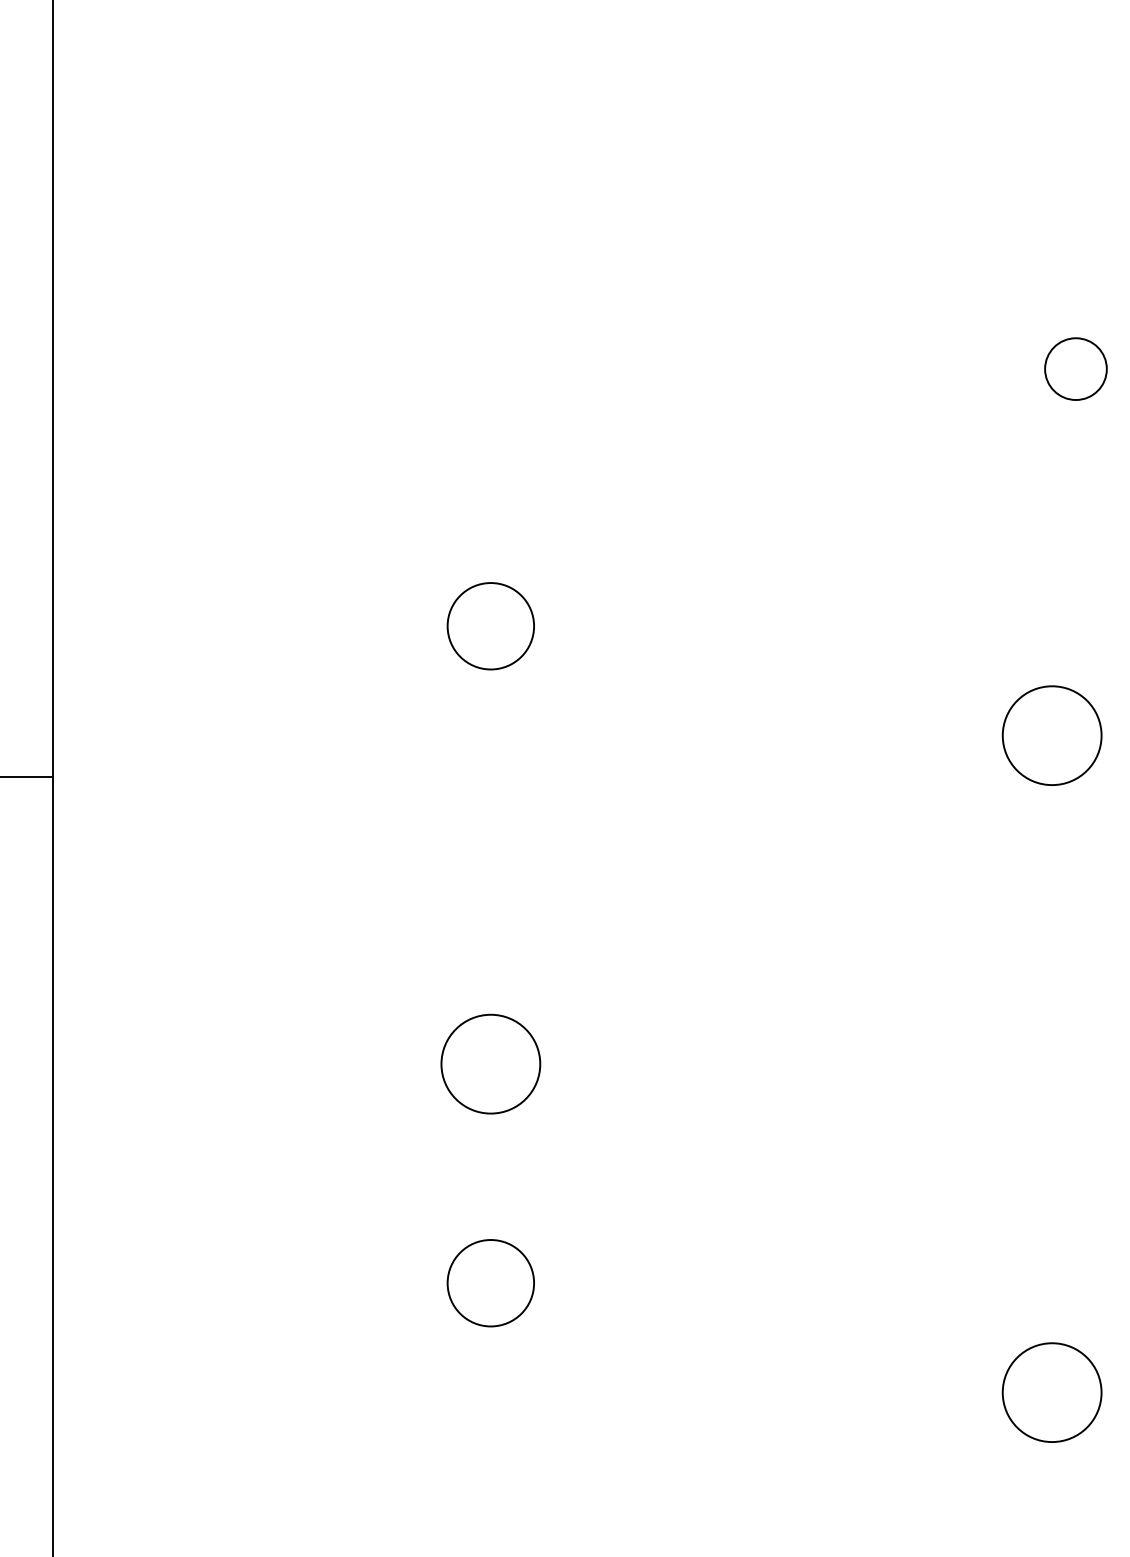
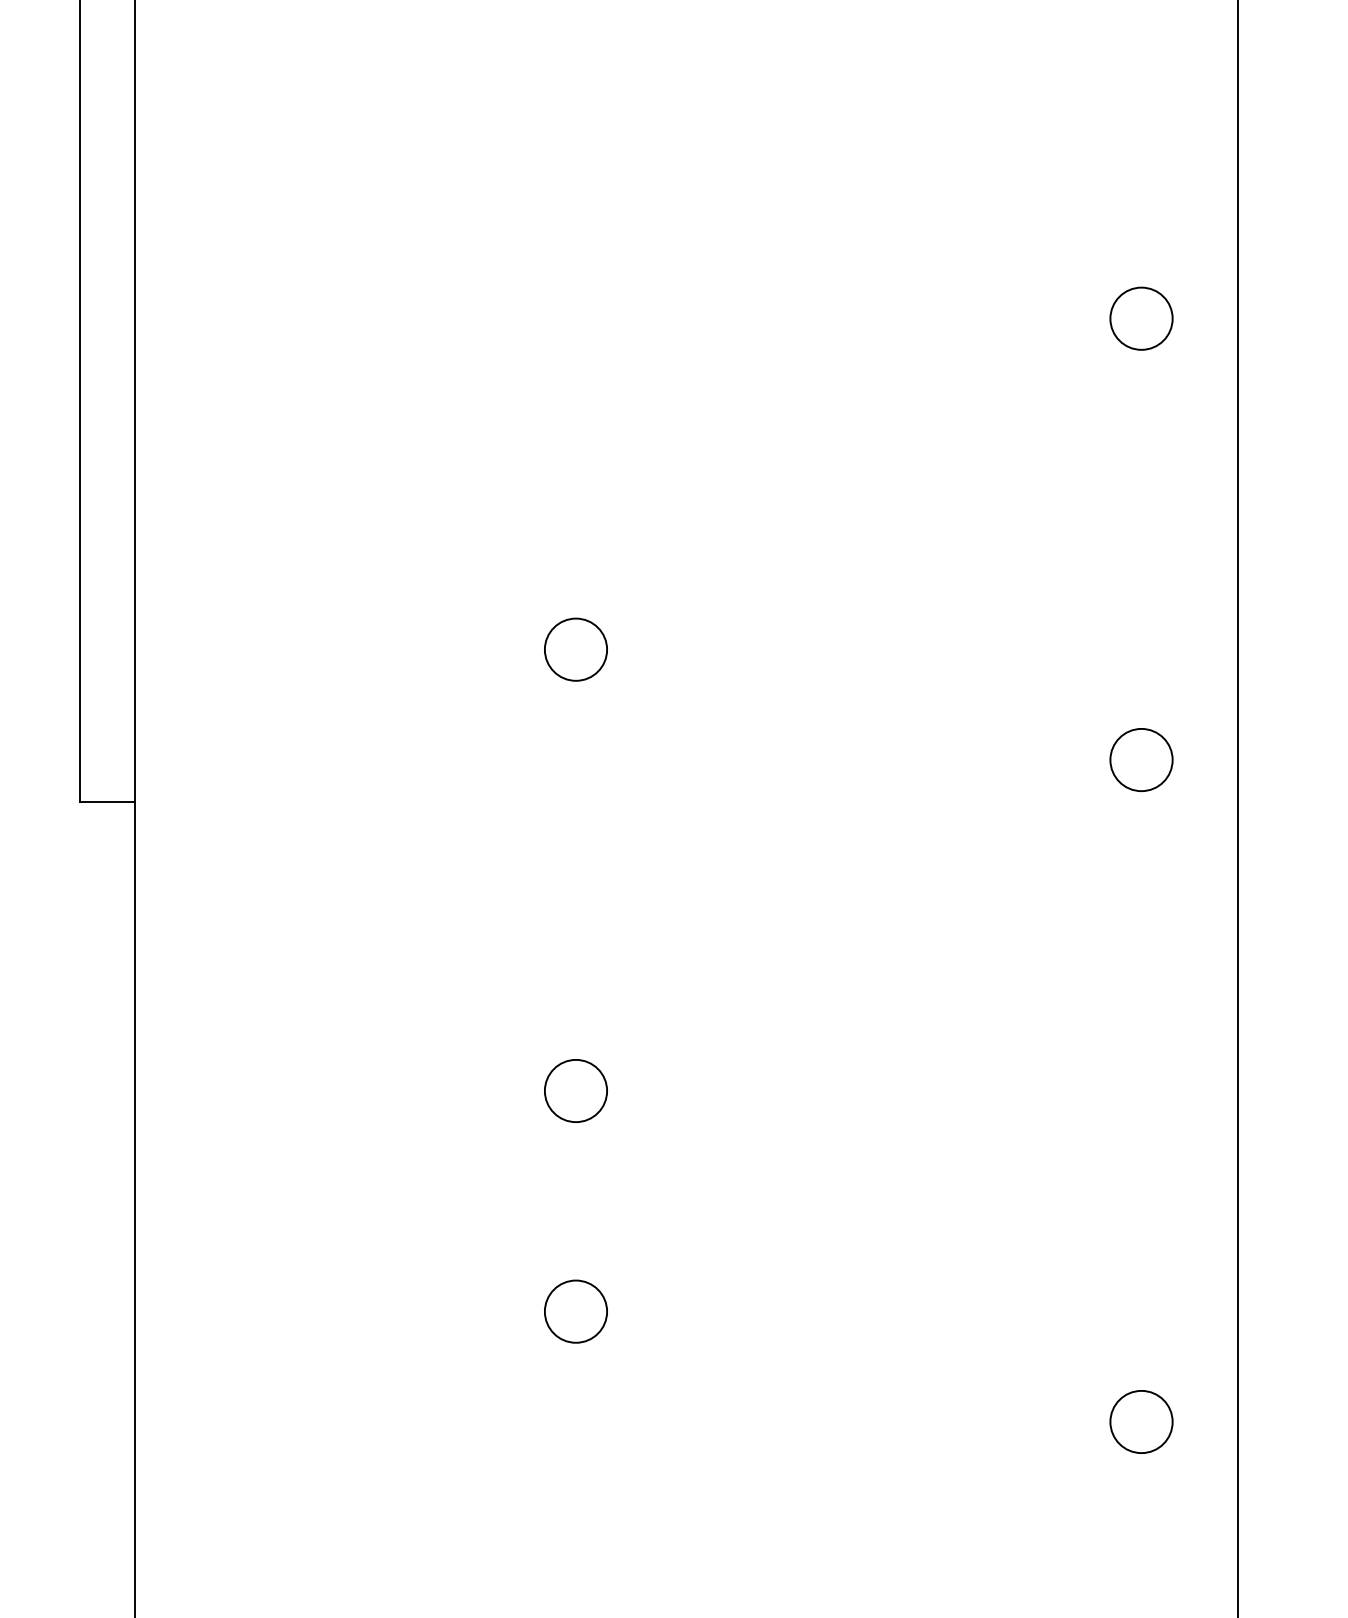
circle: (1075, 368) -> (1141, 318), moved
circle: (490, 625) -> (575, 649), size x0.71
circle: (1052, 735) -> (1141, 759), size x0.62
circle: (490, 1063) -> (575, 1090), size x0.62
circle: (490, 1282) -> (575, 1311), size x0.71
circle: (1052, 1392) -> (1141, 1421), size x0.62

